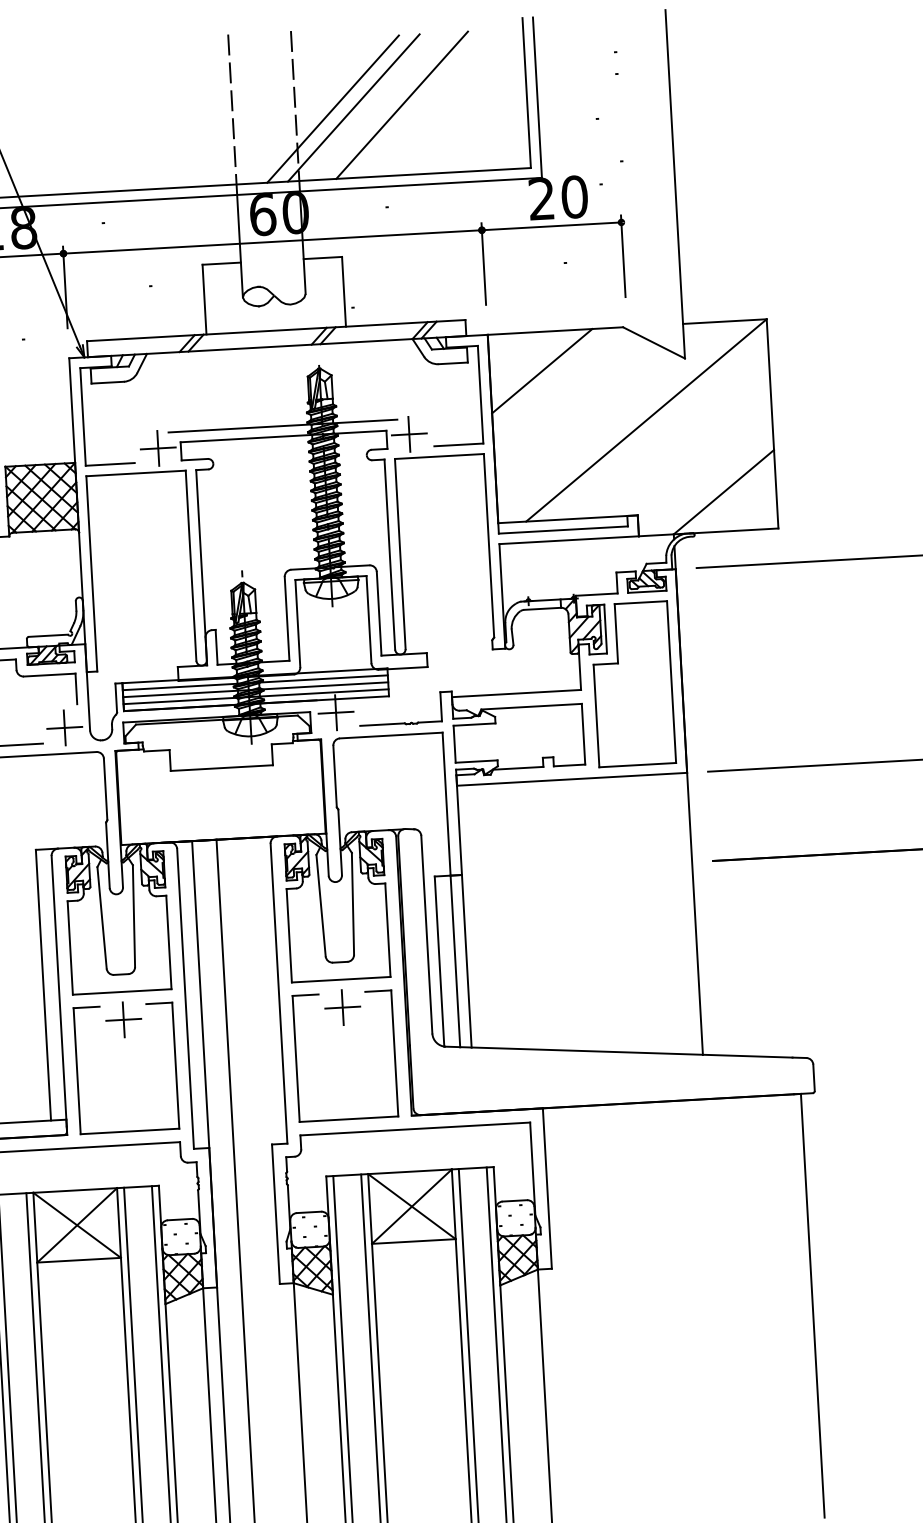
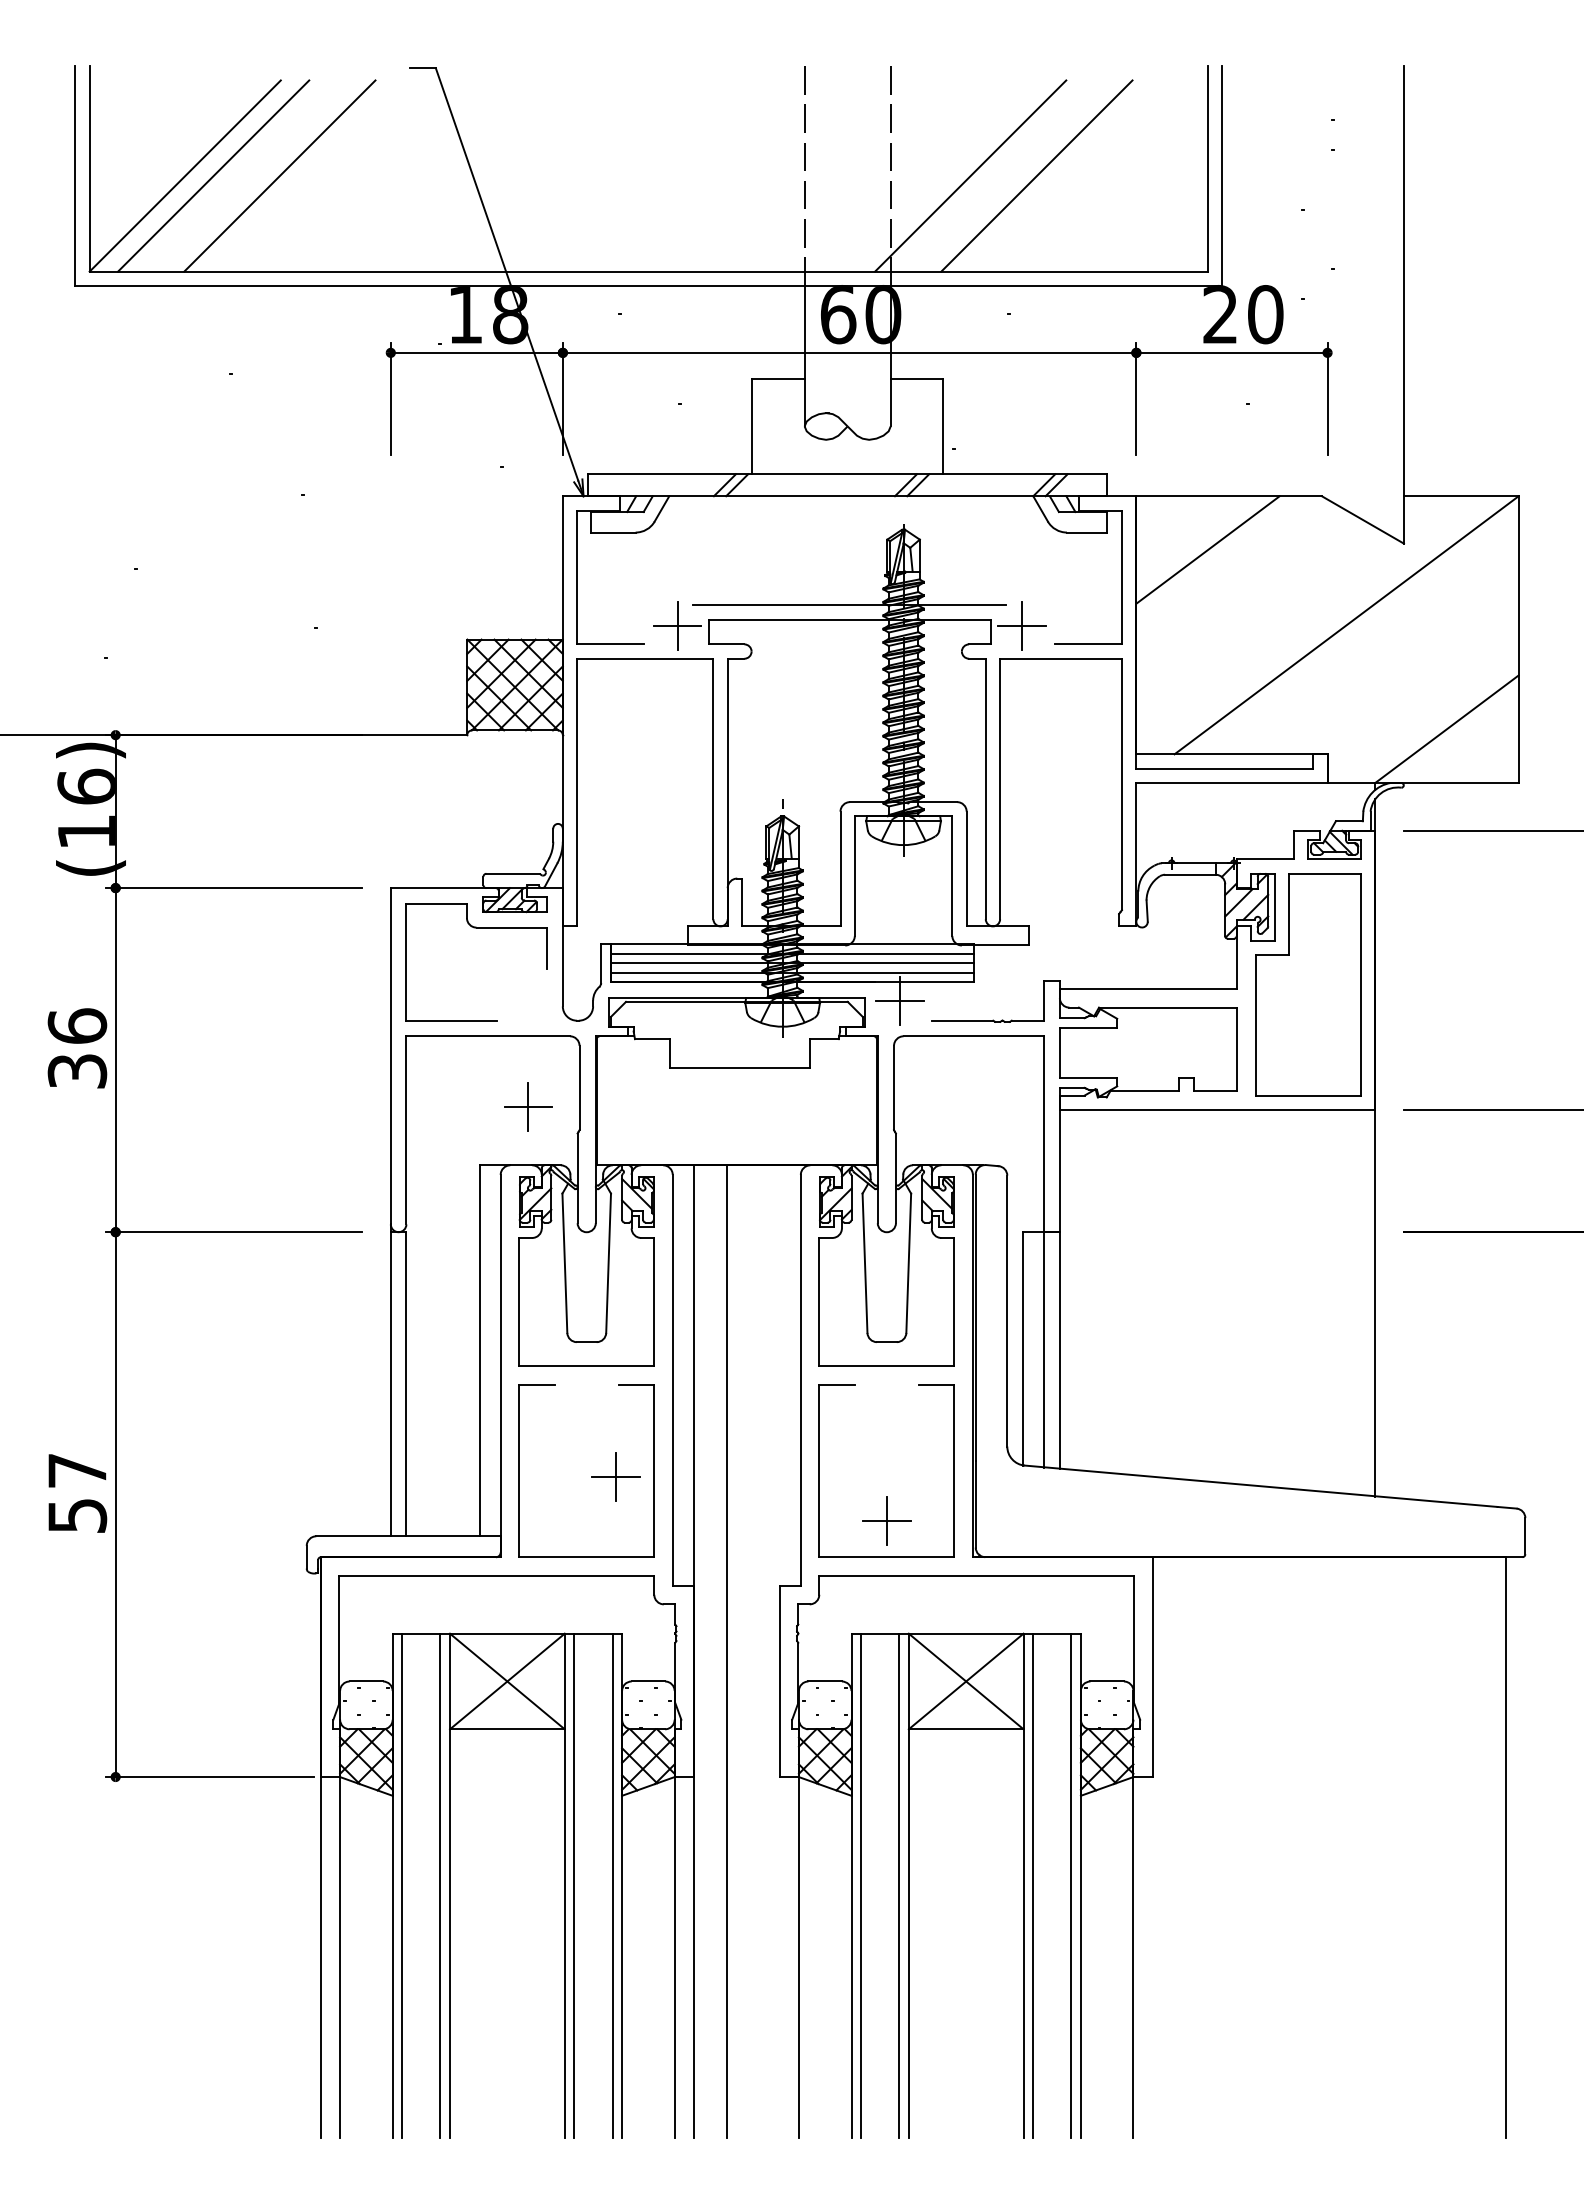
line: (332, 108) -> (941, 175), removed
part: (64, 727) -> (528, 1106), moved
part: (342, 1007) -> (886, 1520), moved
part: (123, 1019) -> (615, 1476), moved

